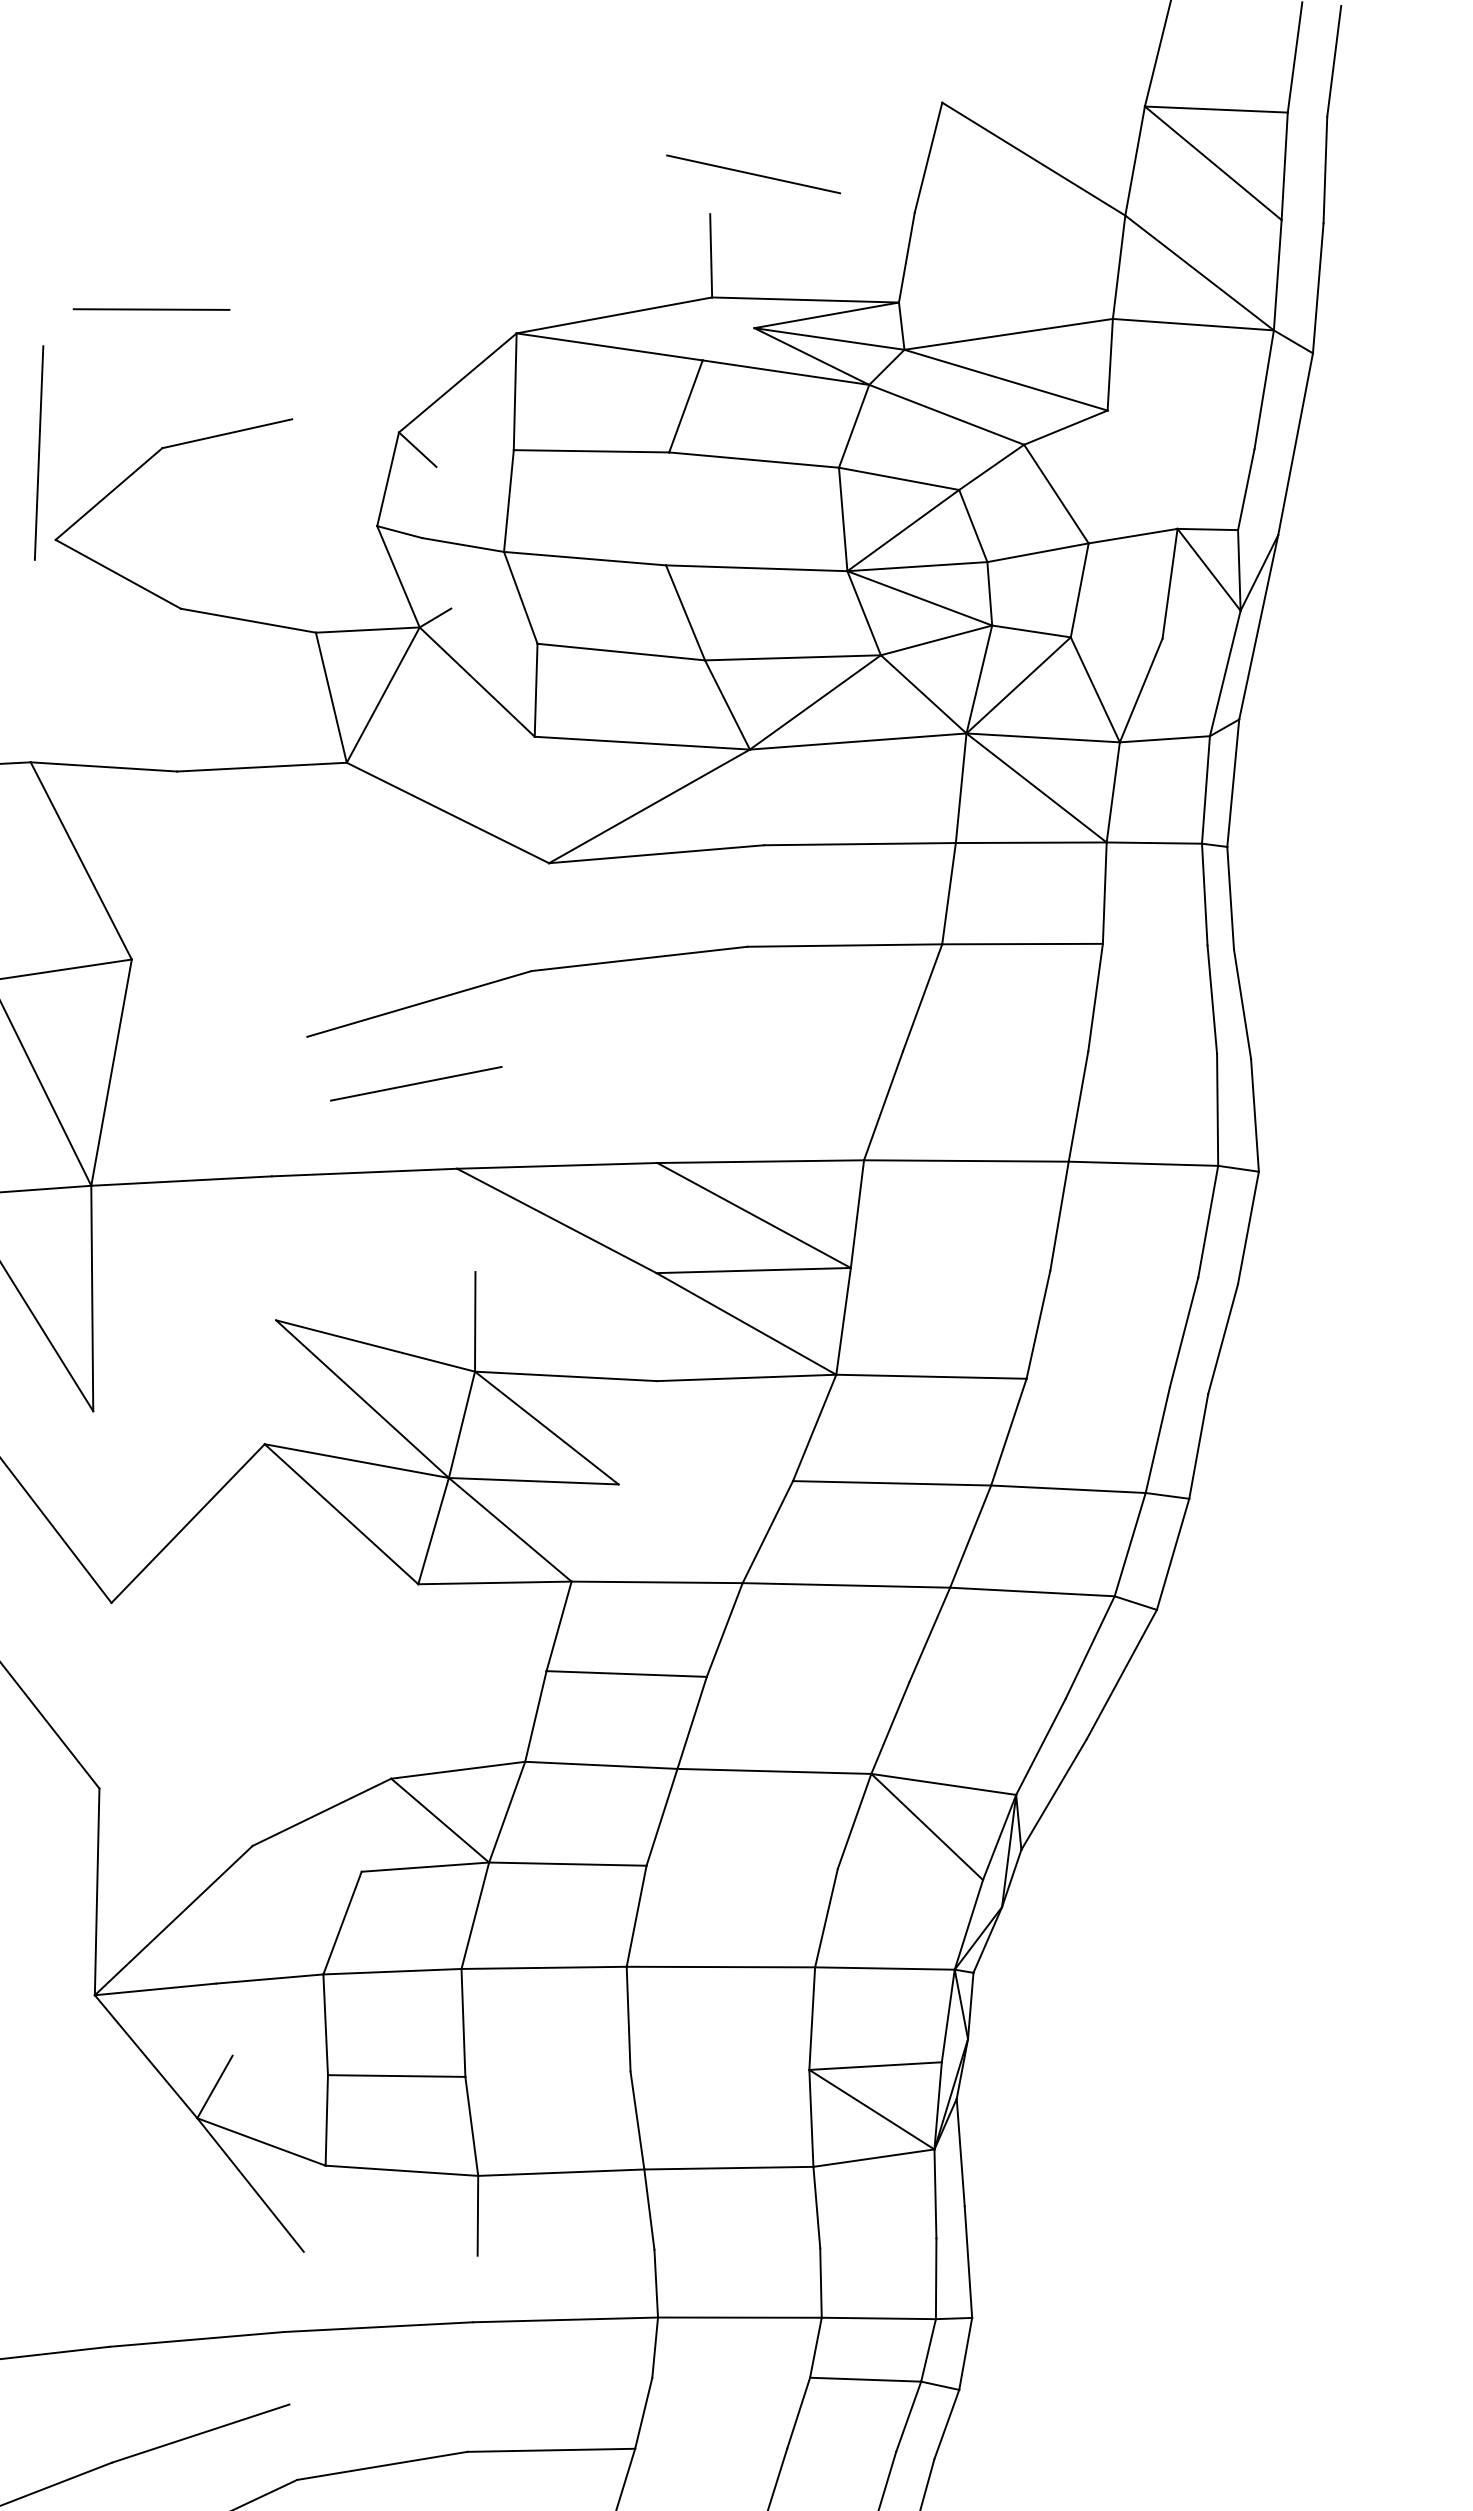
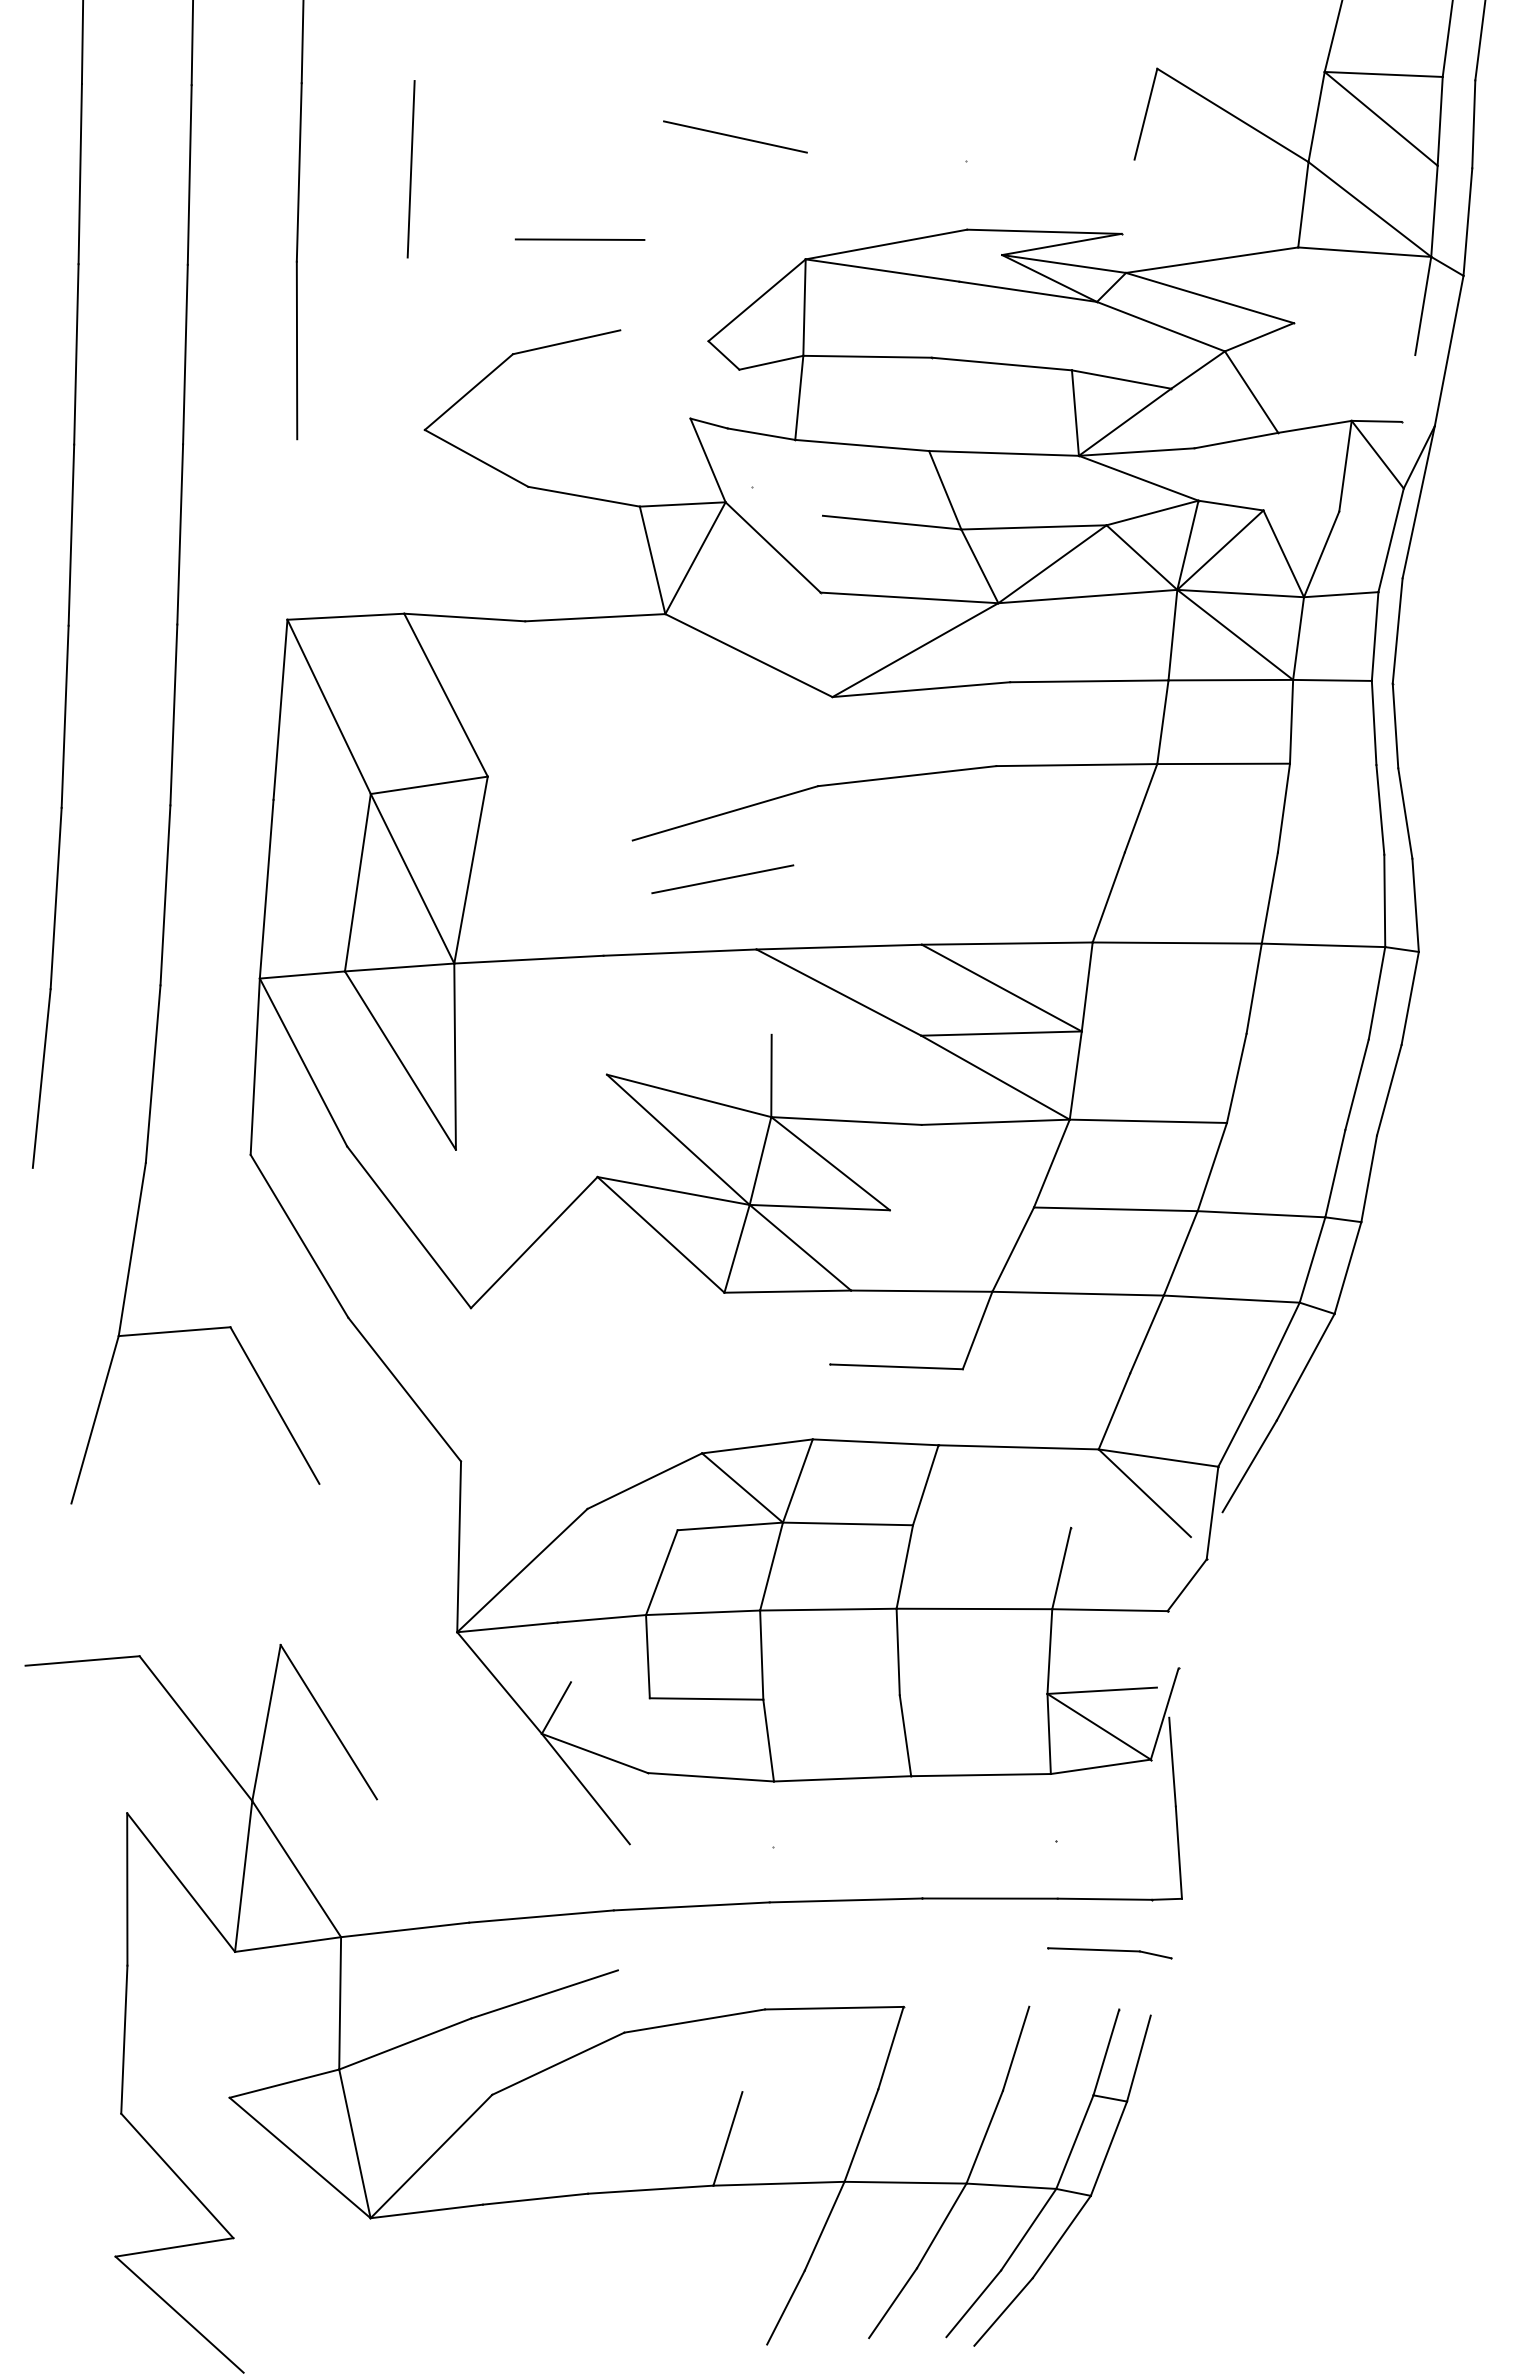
line: (753, 173) -> (735, 136), moved
line: (150, 309) -> (579, 239), moved
line: (38, 453) -> (410, 169), moved
line: (475, 458) -> (771, 362), added

